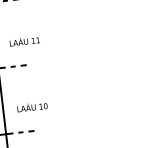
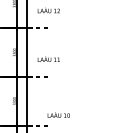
text: (31, 106) -> (58, 114), moved

